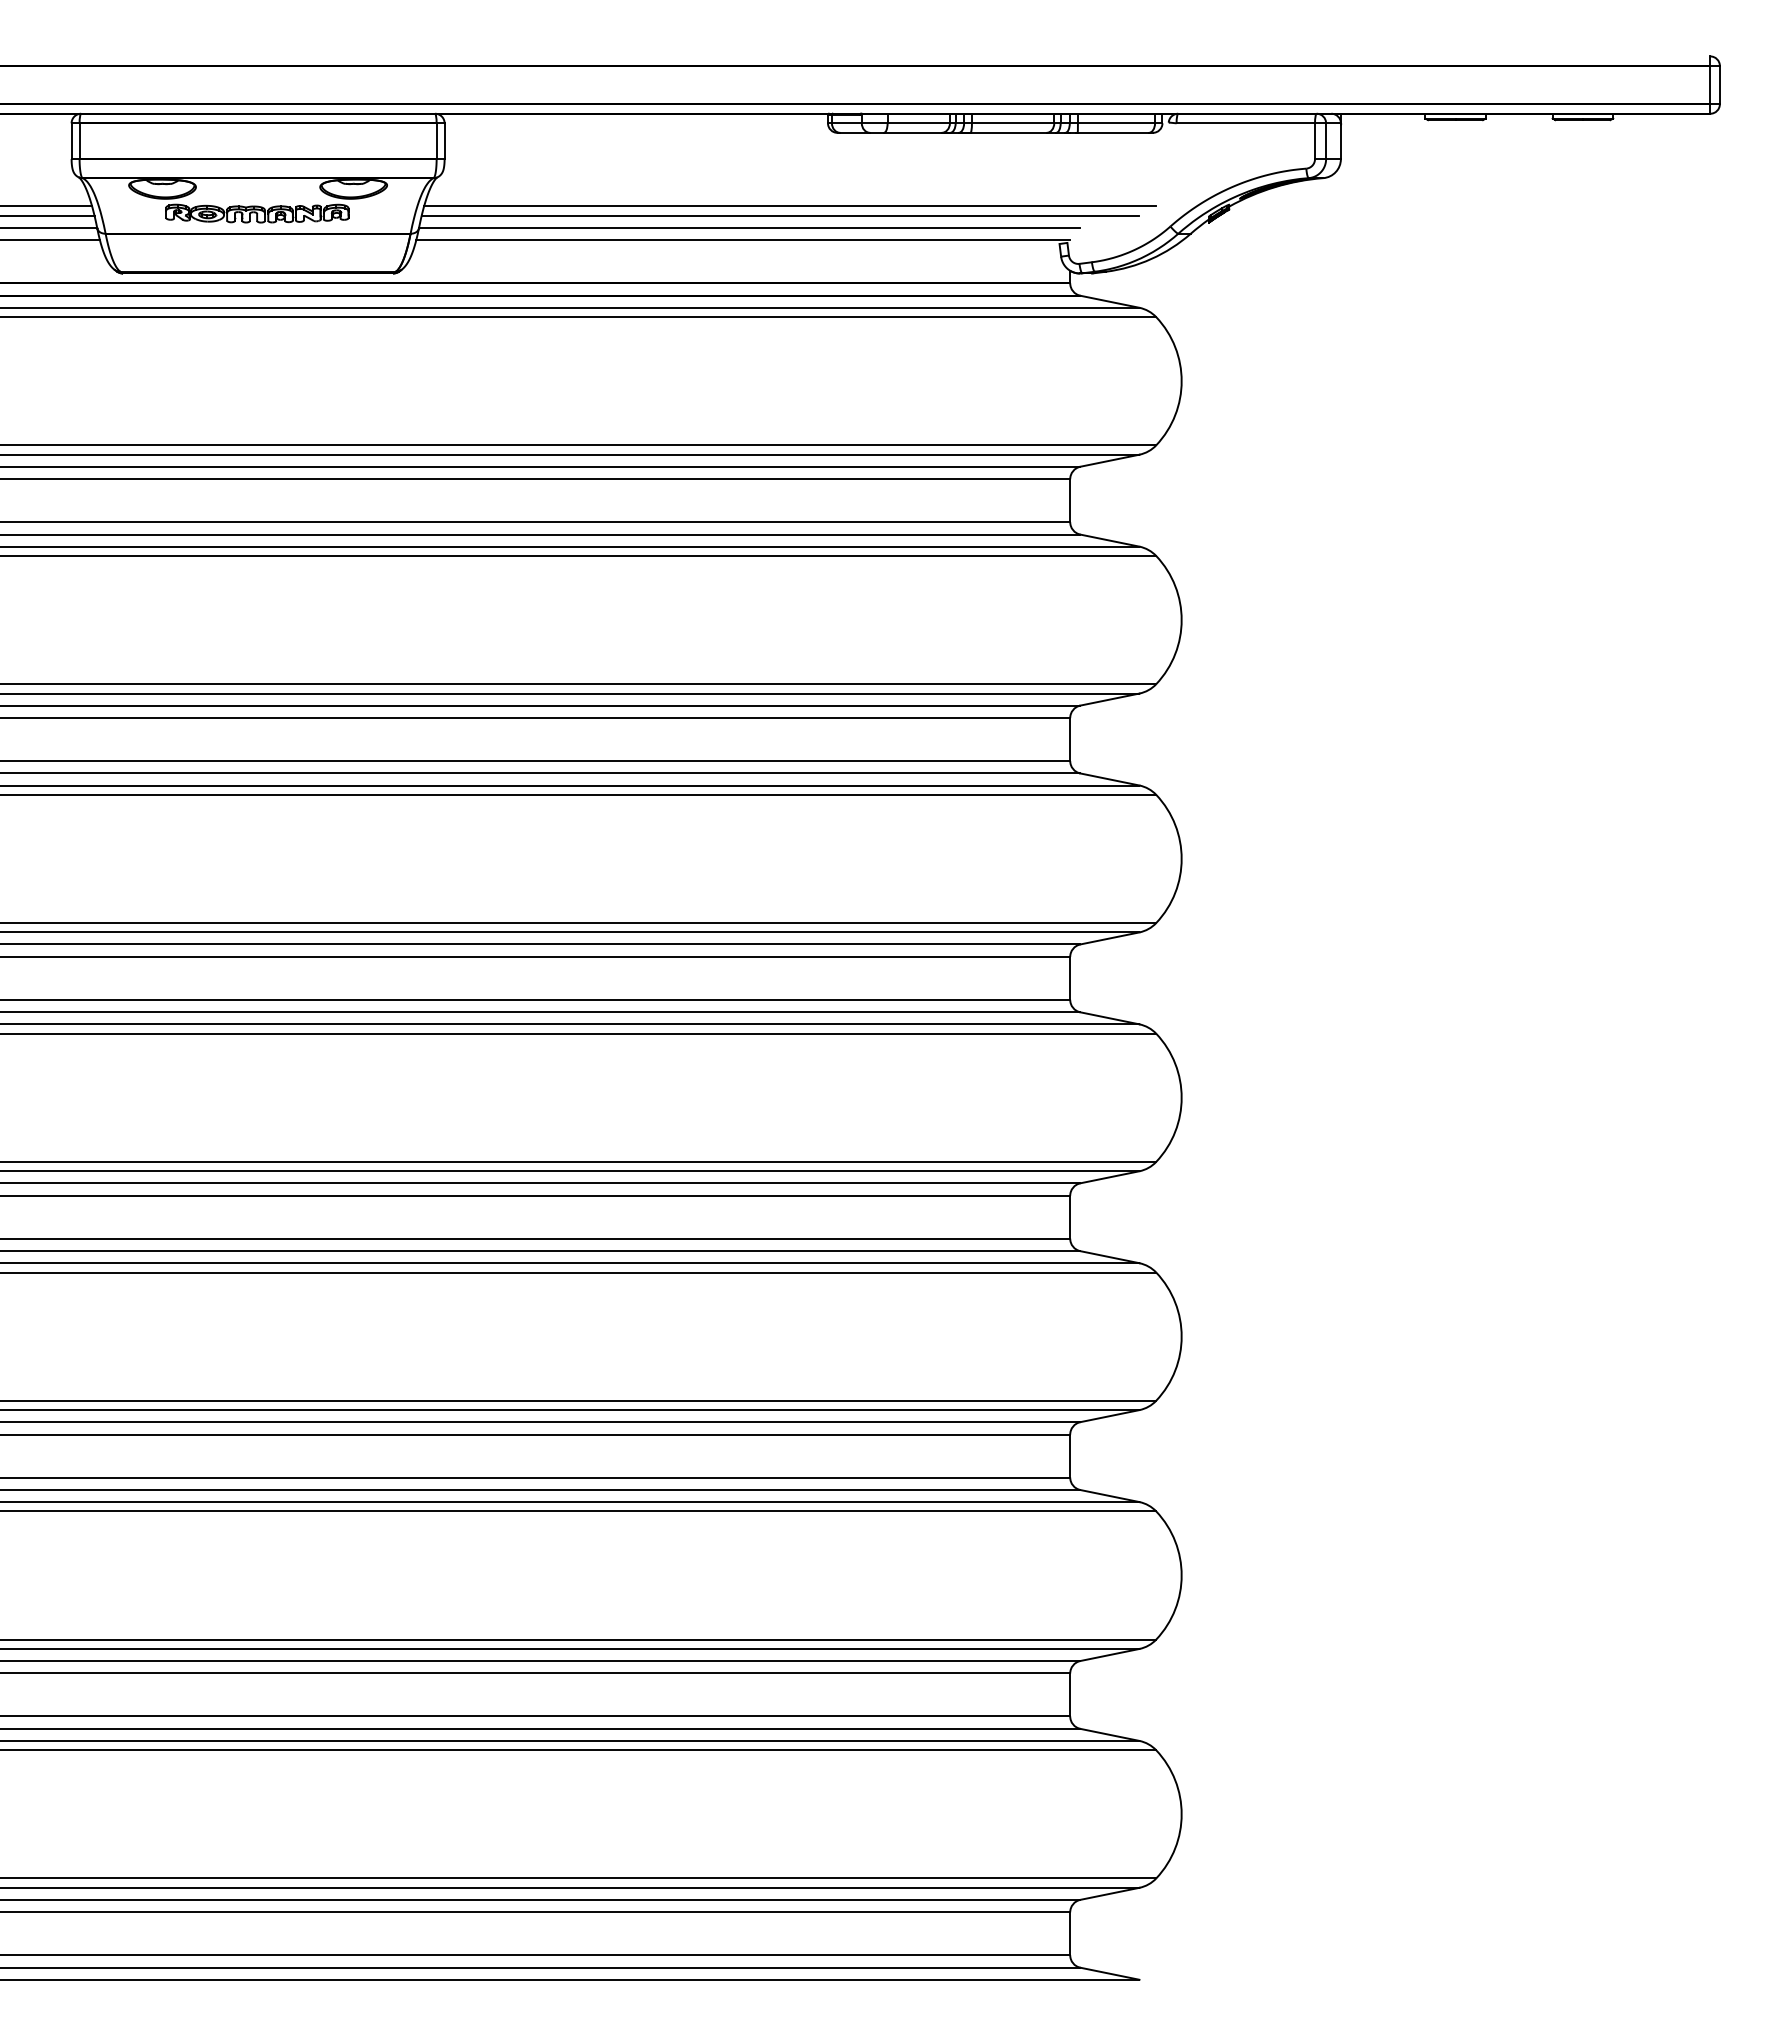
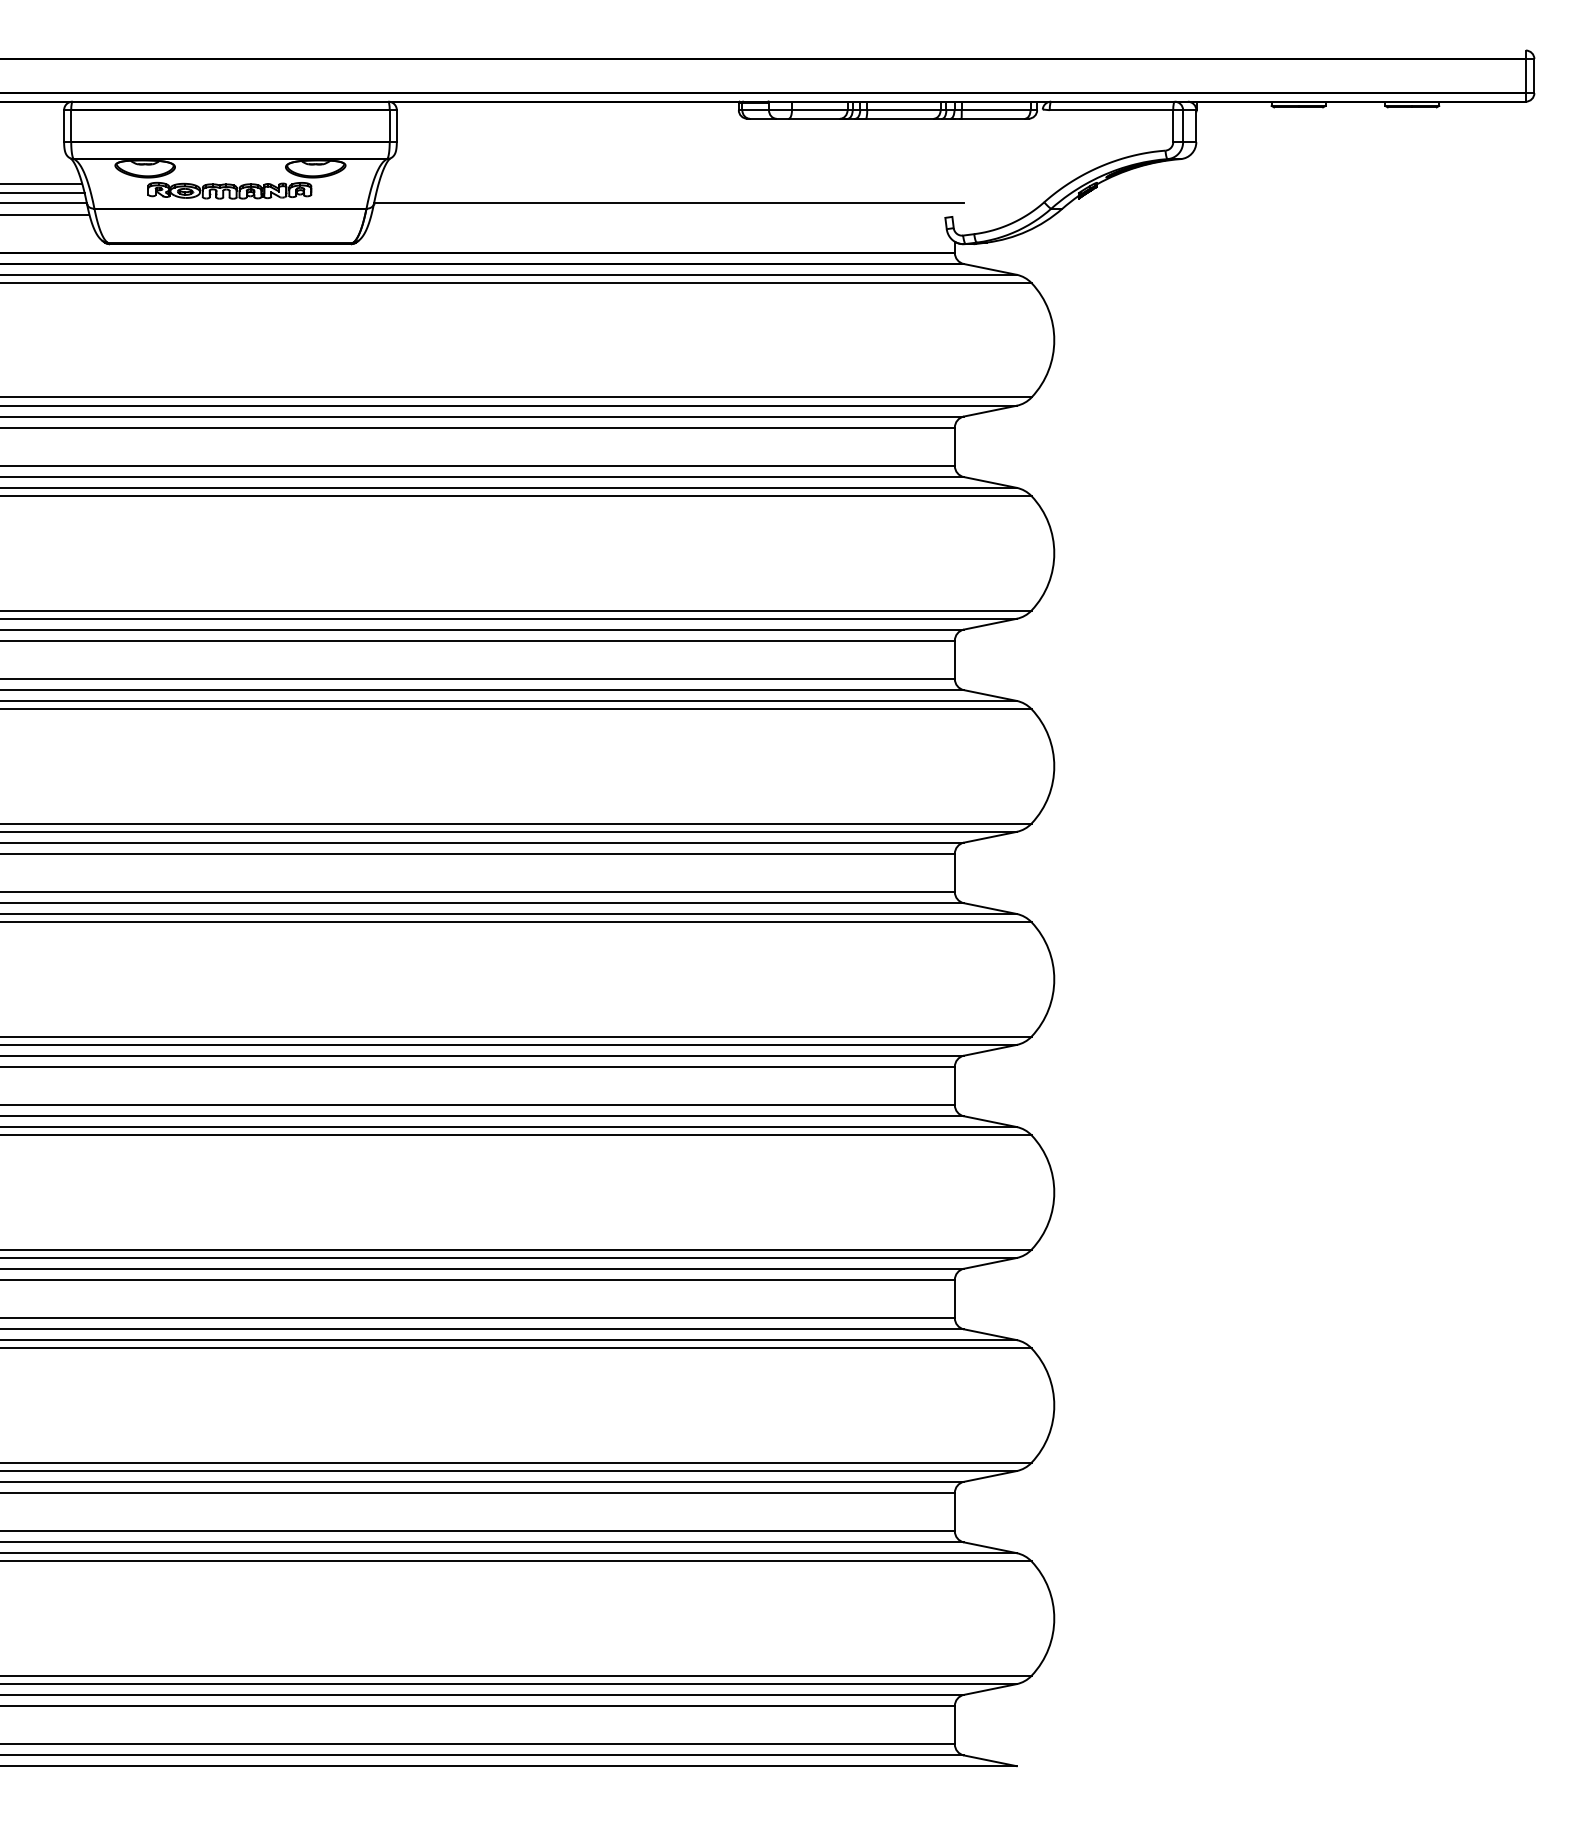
line: (790, 206) -> (705, 184), removed
line: (780, 215) -> (696, 192), removed
line: (743, 240) -> (663, 214), removed

